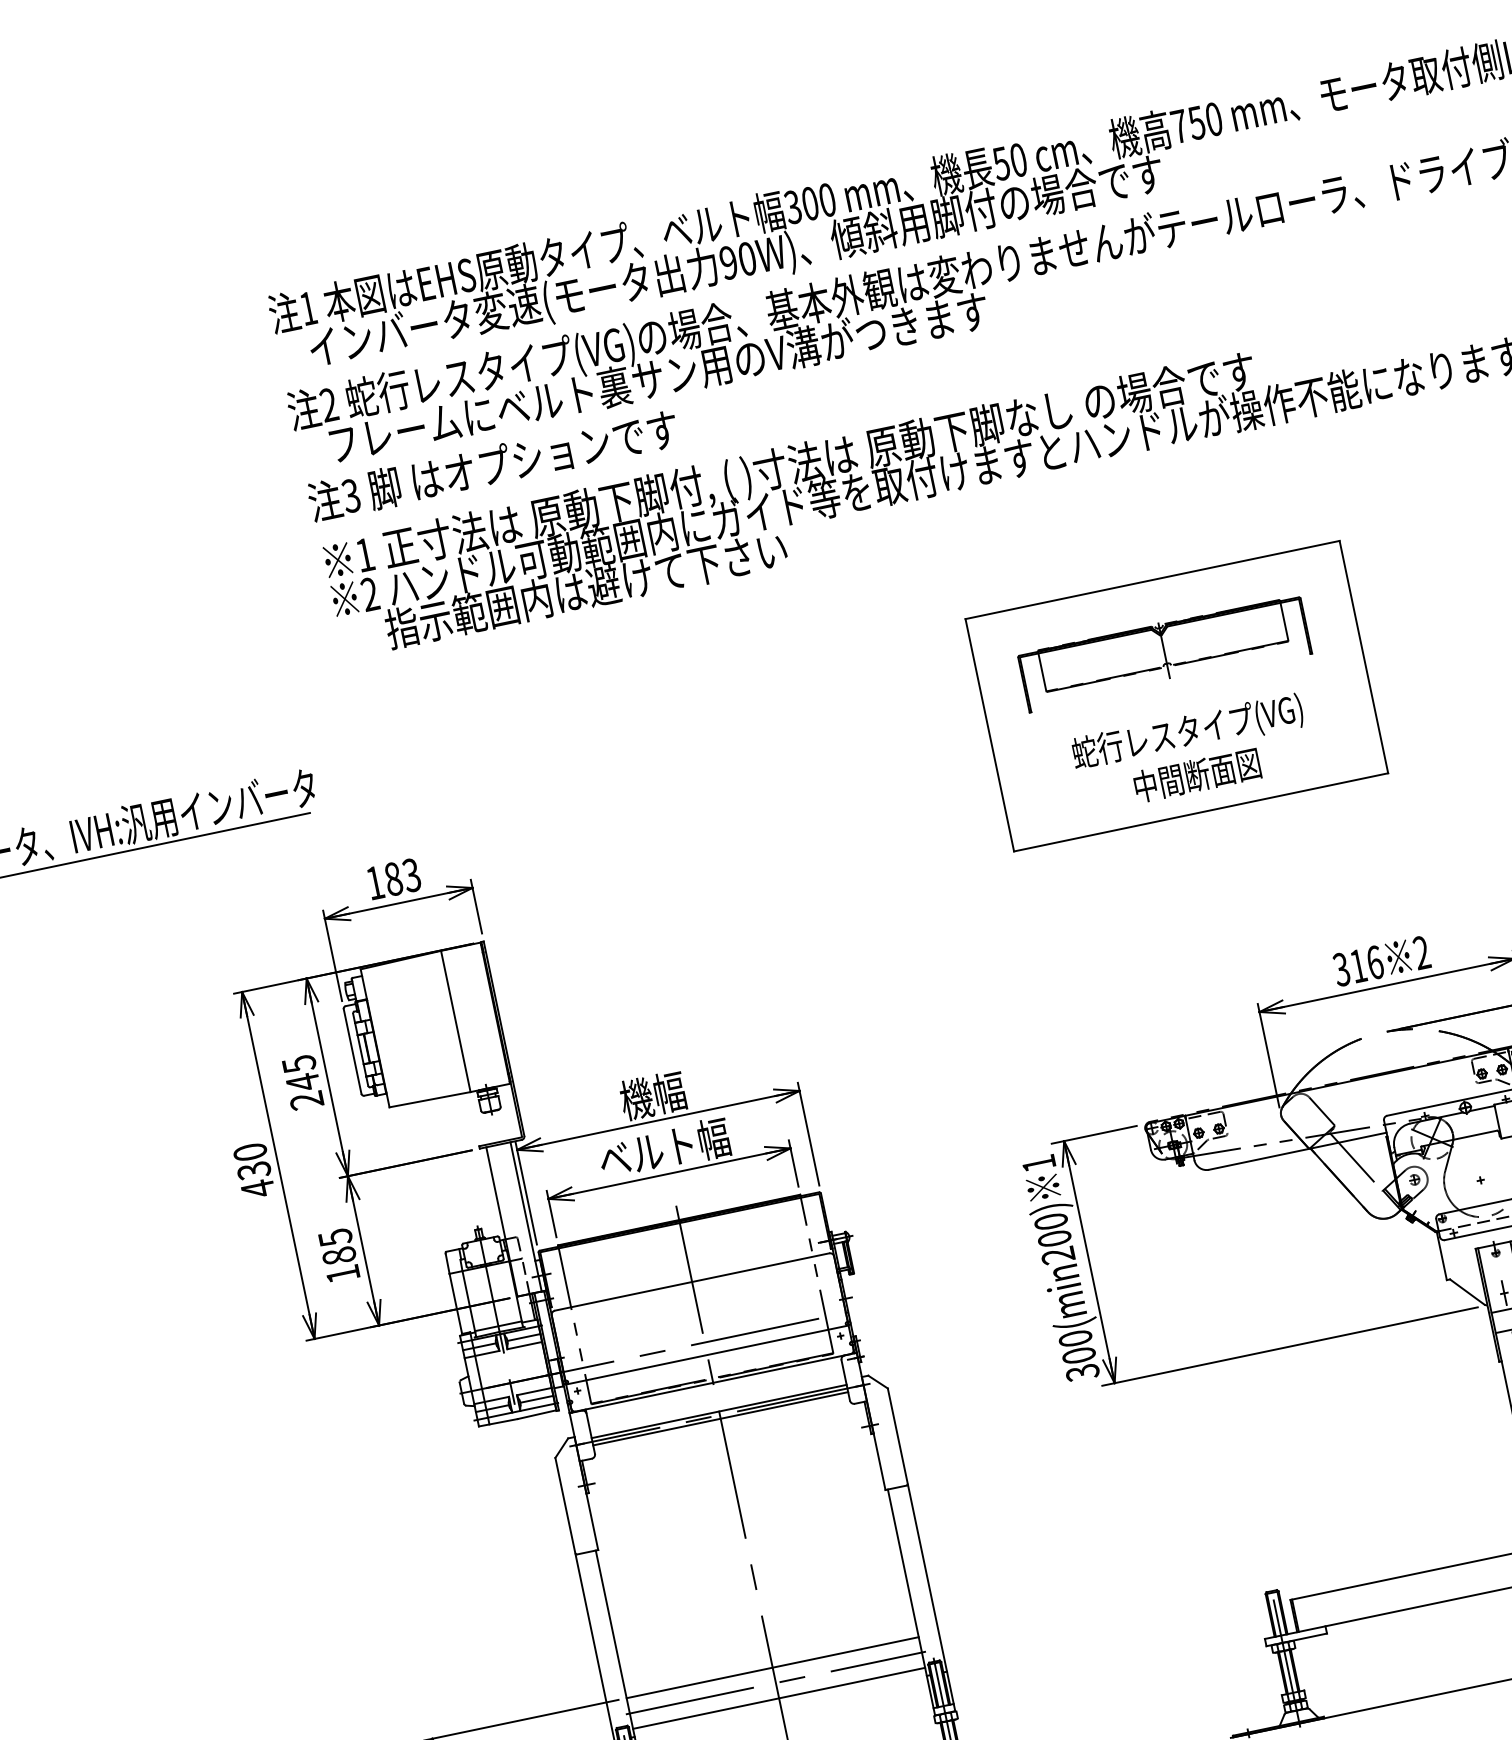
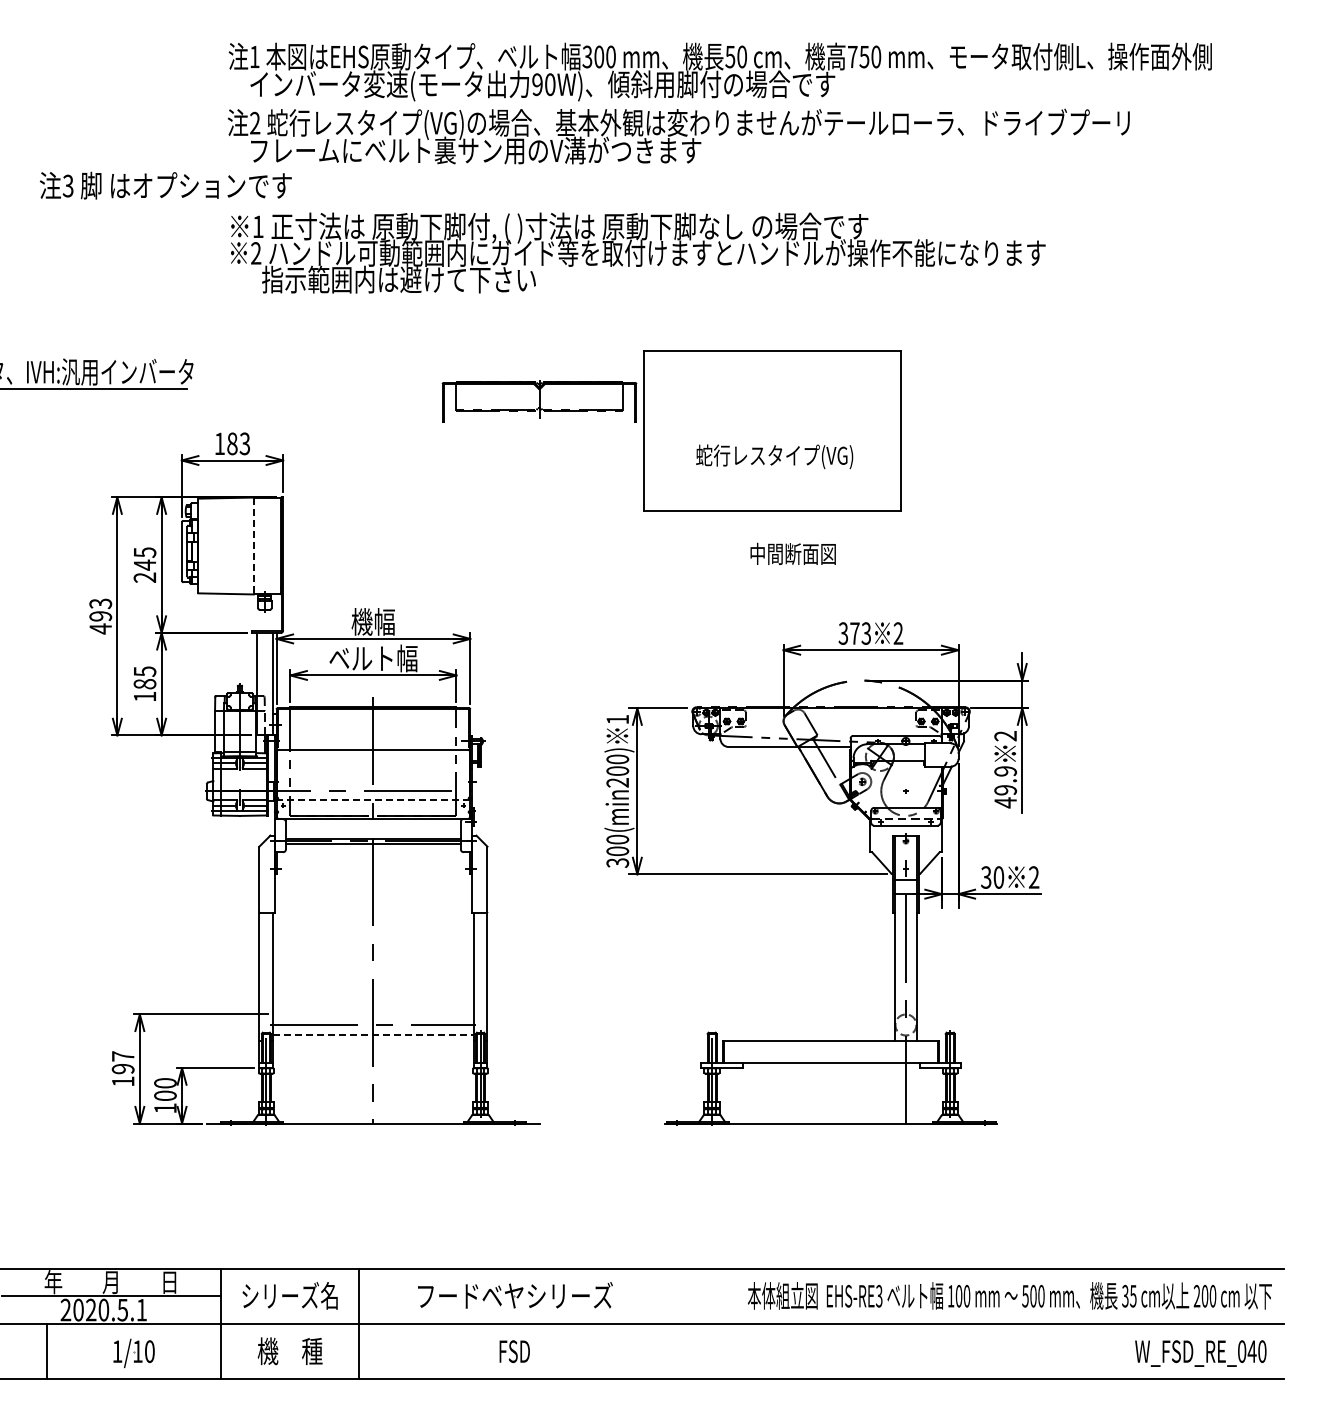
text: (492, 465) -> (165, 185), moved
part: (1164, 653) -> (539, 401), moved
text: (1196, 774) -> (792, 553), moved
text: (1366, 964) -> (860, 633), 316 -> 373
line: (455, 1022) -> (253, 546), solid -> dashed
text: (251, 1160) -> (100, 609), 430 -> 493
line: (707, 1354) -> (373, 799), solid -> dashed
line: (772, 1667) -> (373, 1014), removed
line: (779, 1698) -> (373, 1035), solid -> dashed

